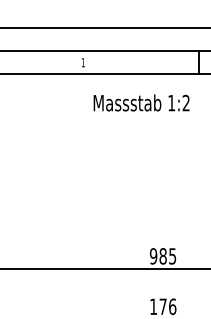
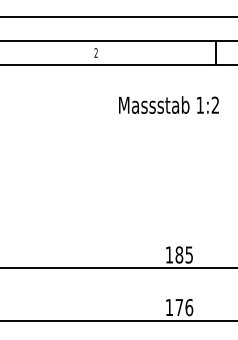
text: (82, 62) -> (95, 52), 1 -> 2
text: (141, 102) -> (168, 104), moved
text: (153, 255) -> (169, 254), 985 -> 185

